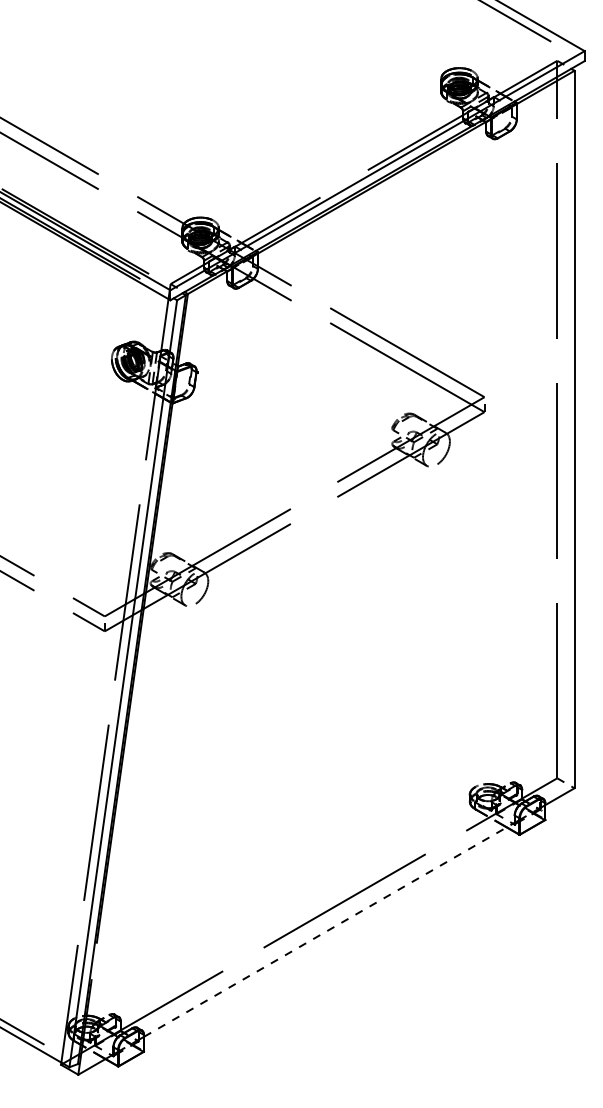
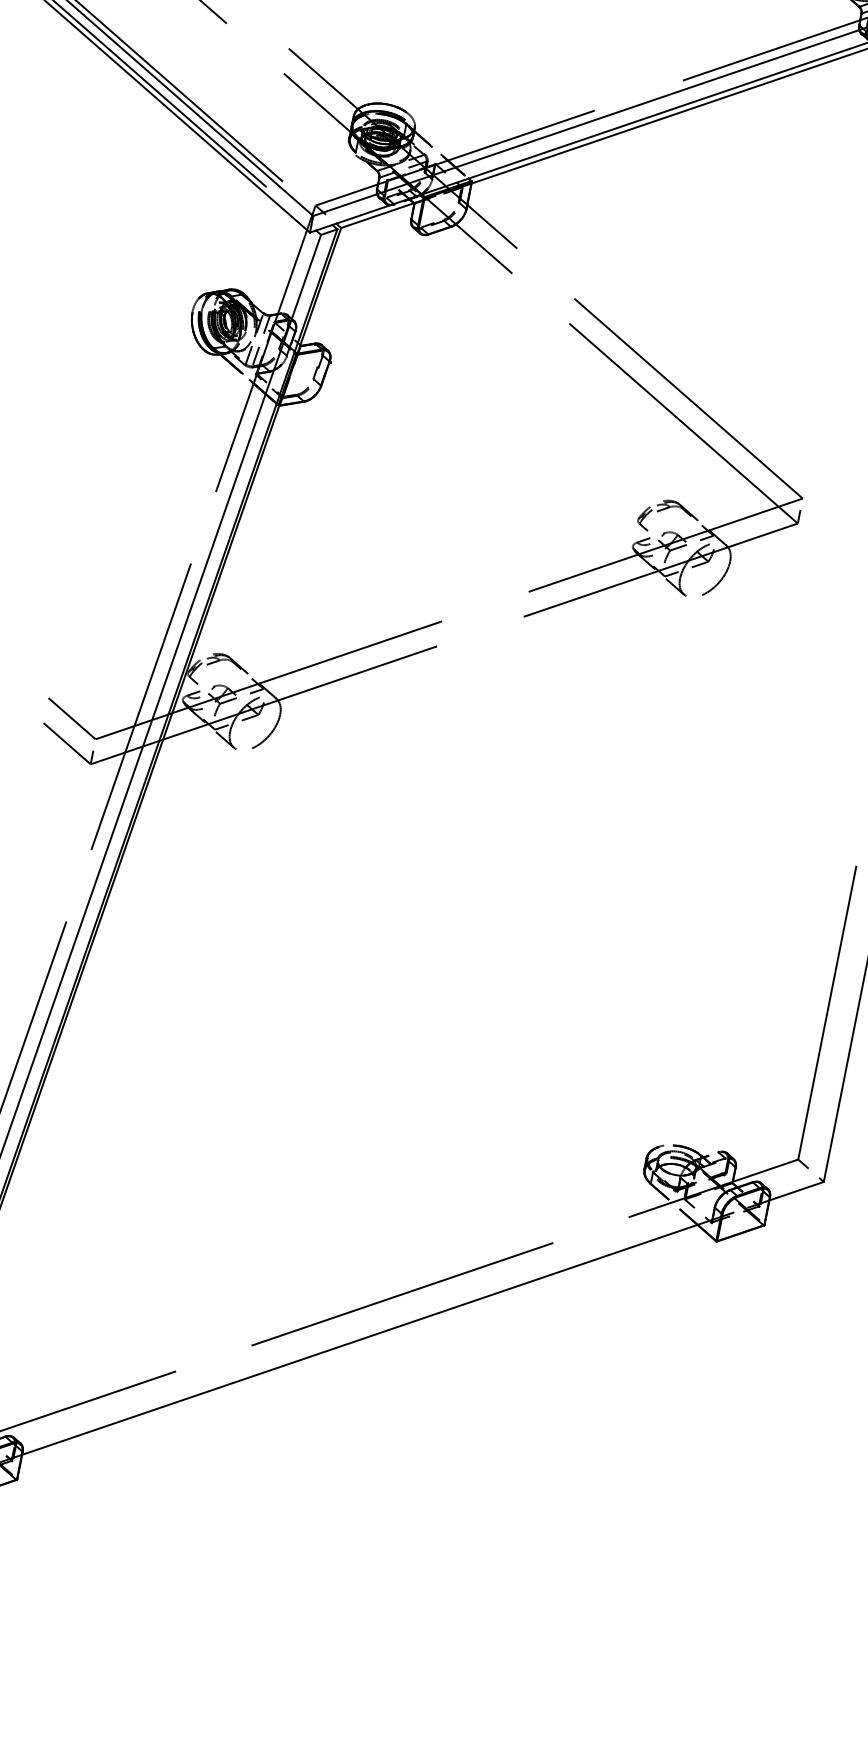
line: (329, 929) -> (367, 1336), dashed -> solid

